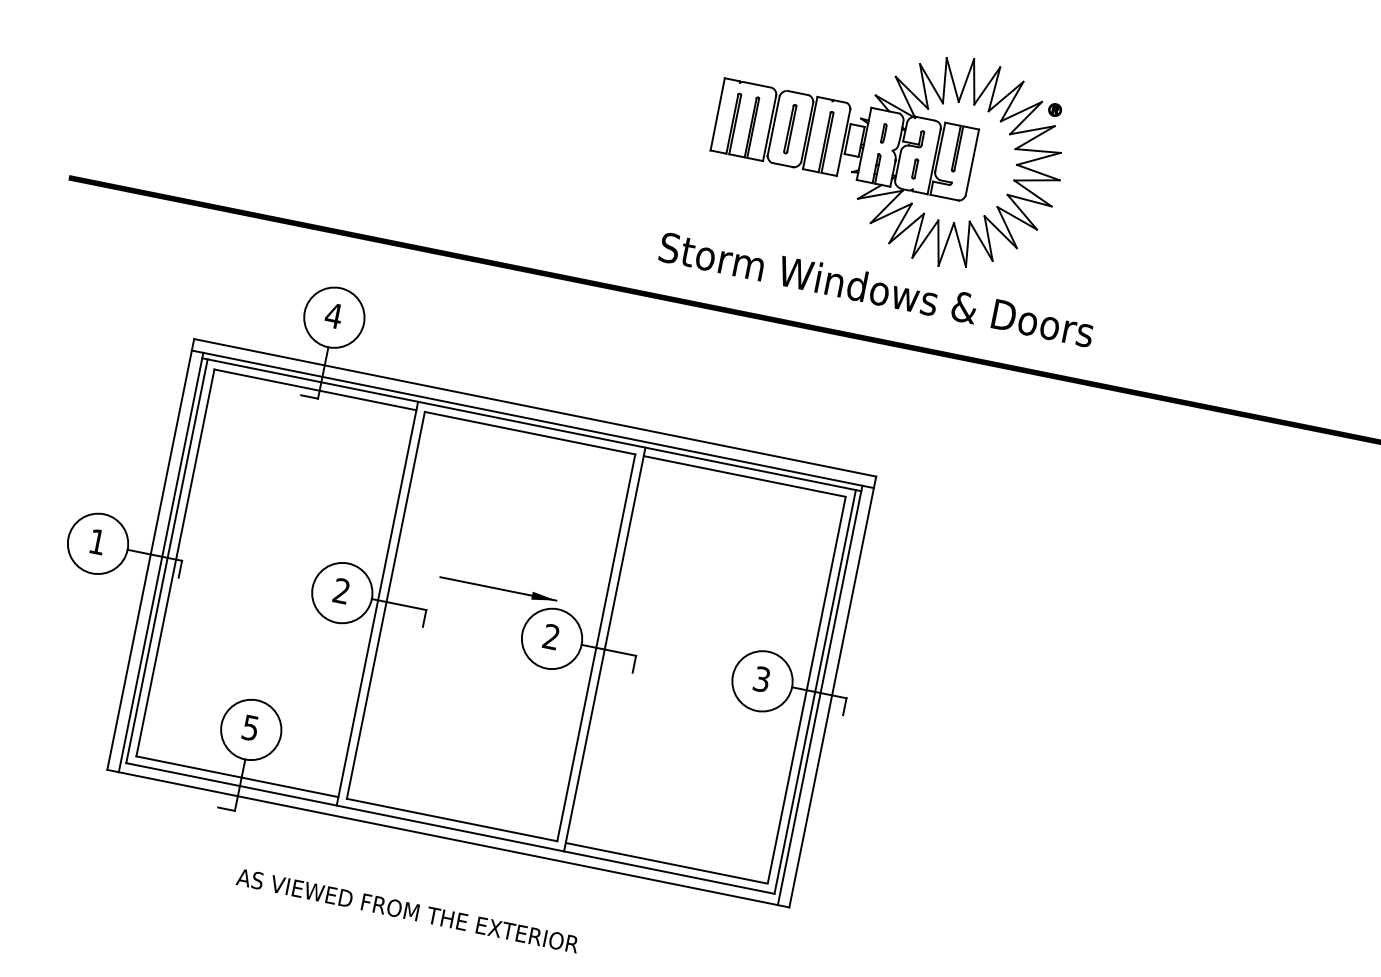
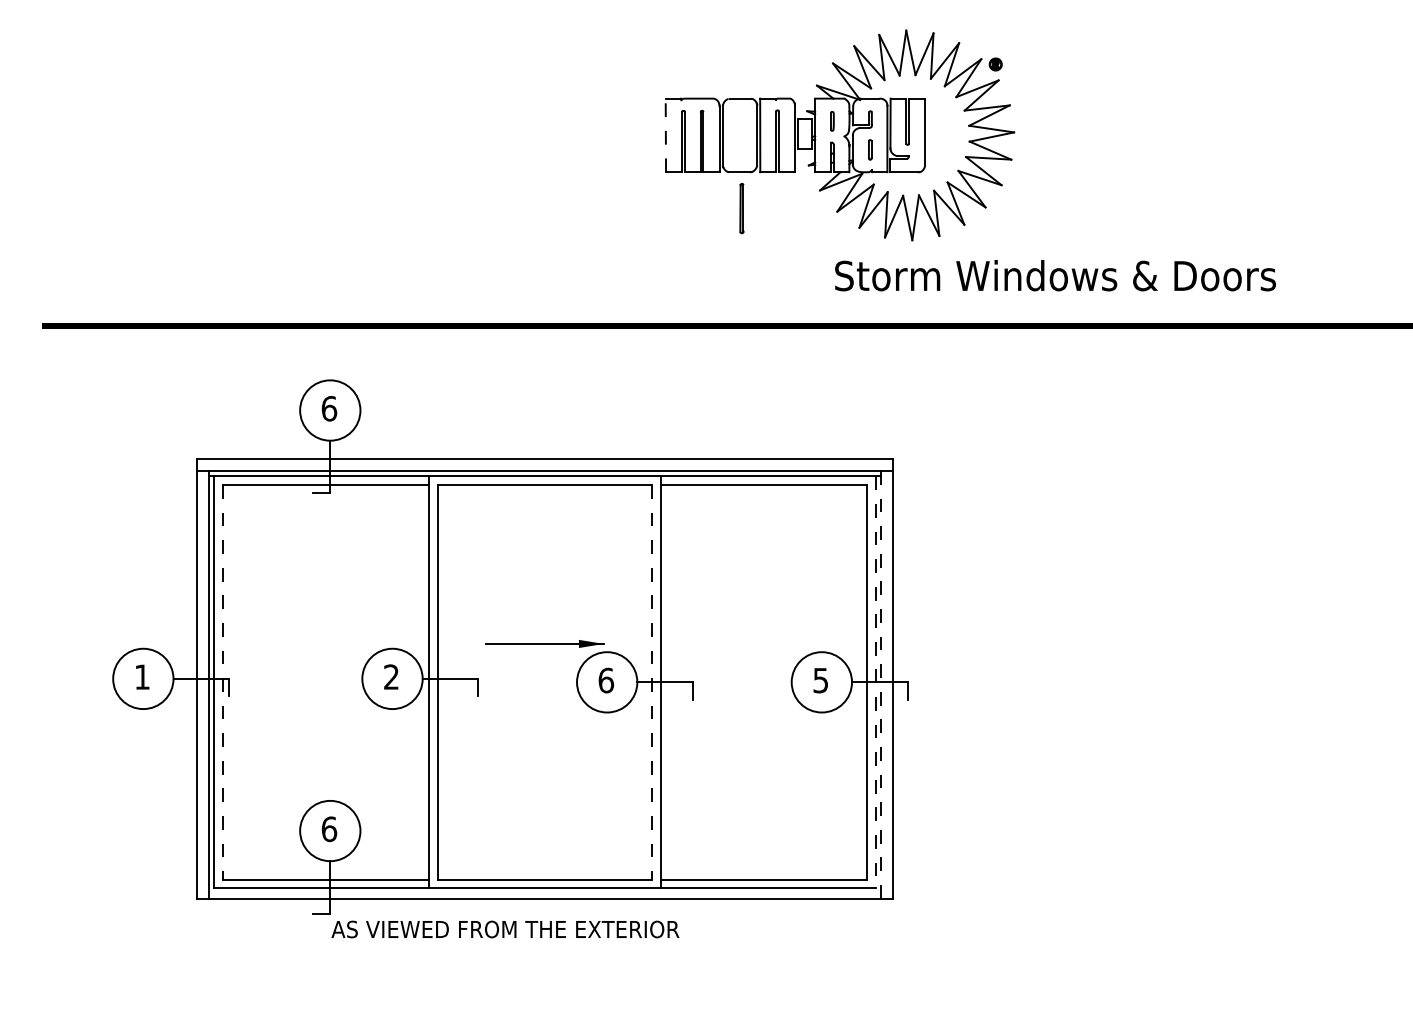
line: (717, 114) -> (665, 135), solid -> dashed
part: (789, 128) -> (741, 208), moved
text: (876, 289) -> (1055, 275), moved
text: (333, 315) -> (329, 408), 4 -> 6
line: (174, 563) -> (222, 682), solid -> dashed
text: (551, 636) -> (606, 680), 2 -> 6
line: (596, 648) -> (652, 682), solid -> dashed
text: (762, 678) -> (821, 679), 3 -> 5
line: (815, 692) -> (875, 682), solid -> dashed
line: (820, 695) -> (881, 684), solid -> dashed
text: (250, 728) -> (329, 829), 5 -> 6
text: (407, 910) -> (505, 929), moved

